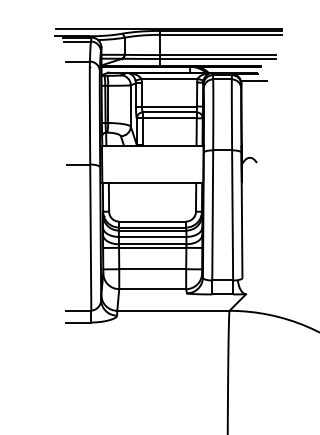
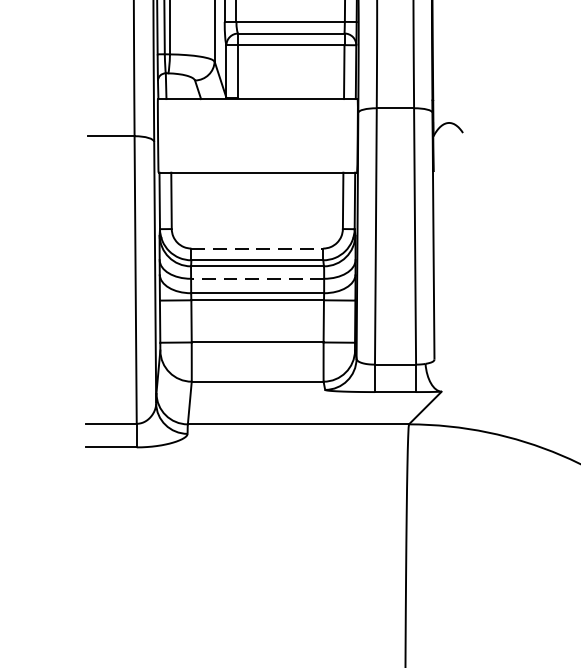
line: (153, 221) -> (259, 248), solid -> dashed
line: (152, 236) -> (257, 277), solid -> dashed

